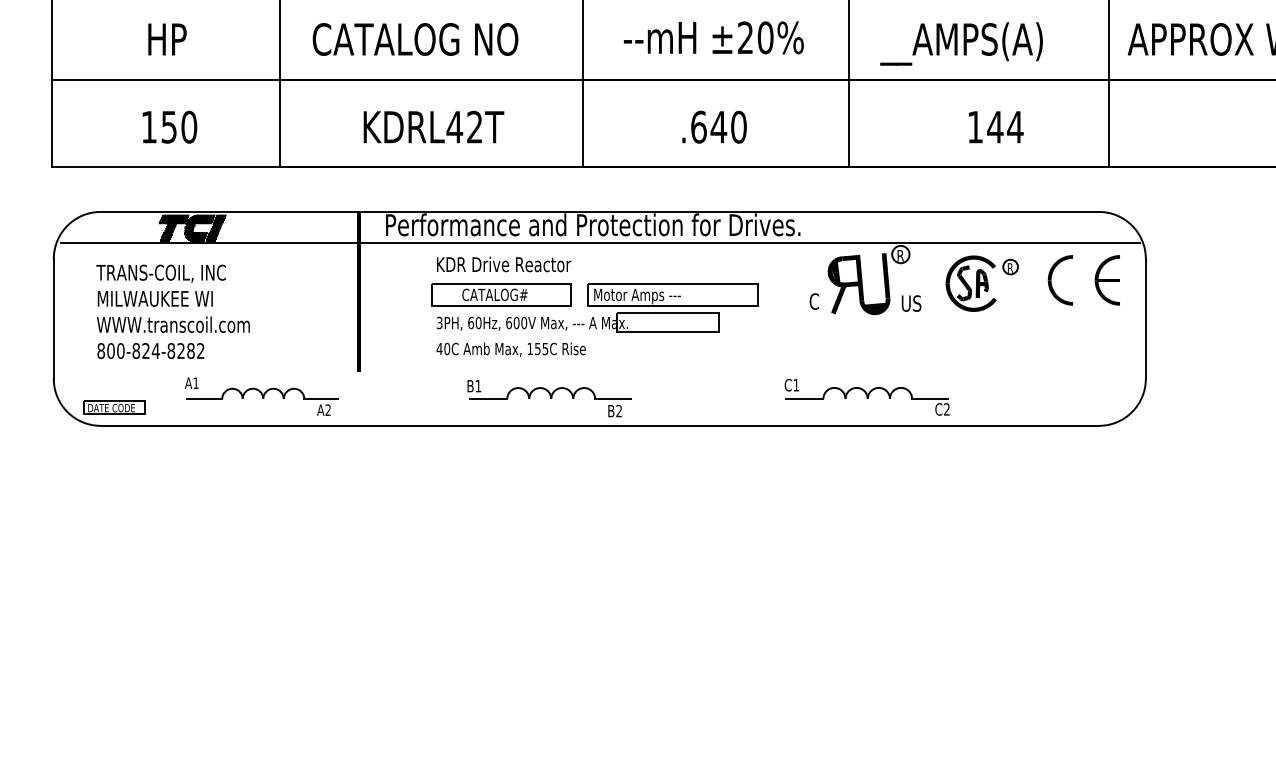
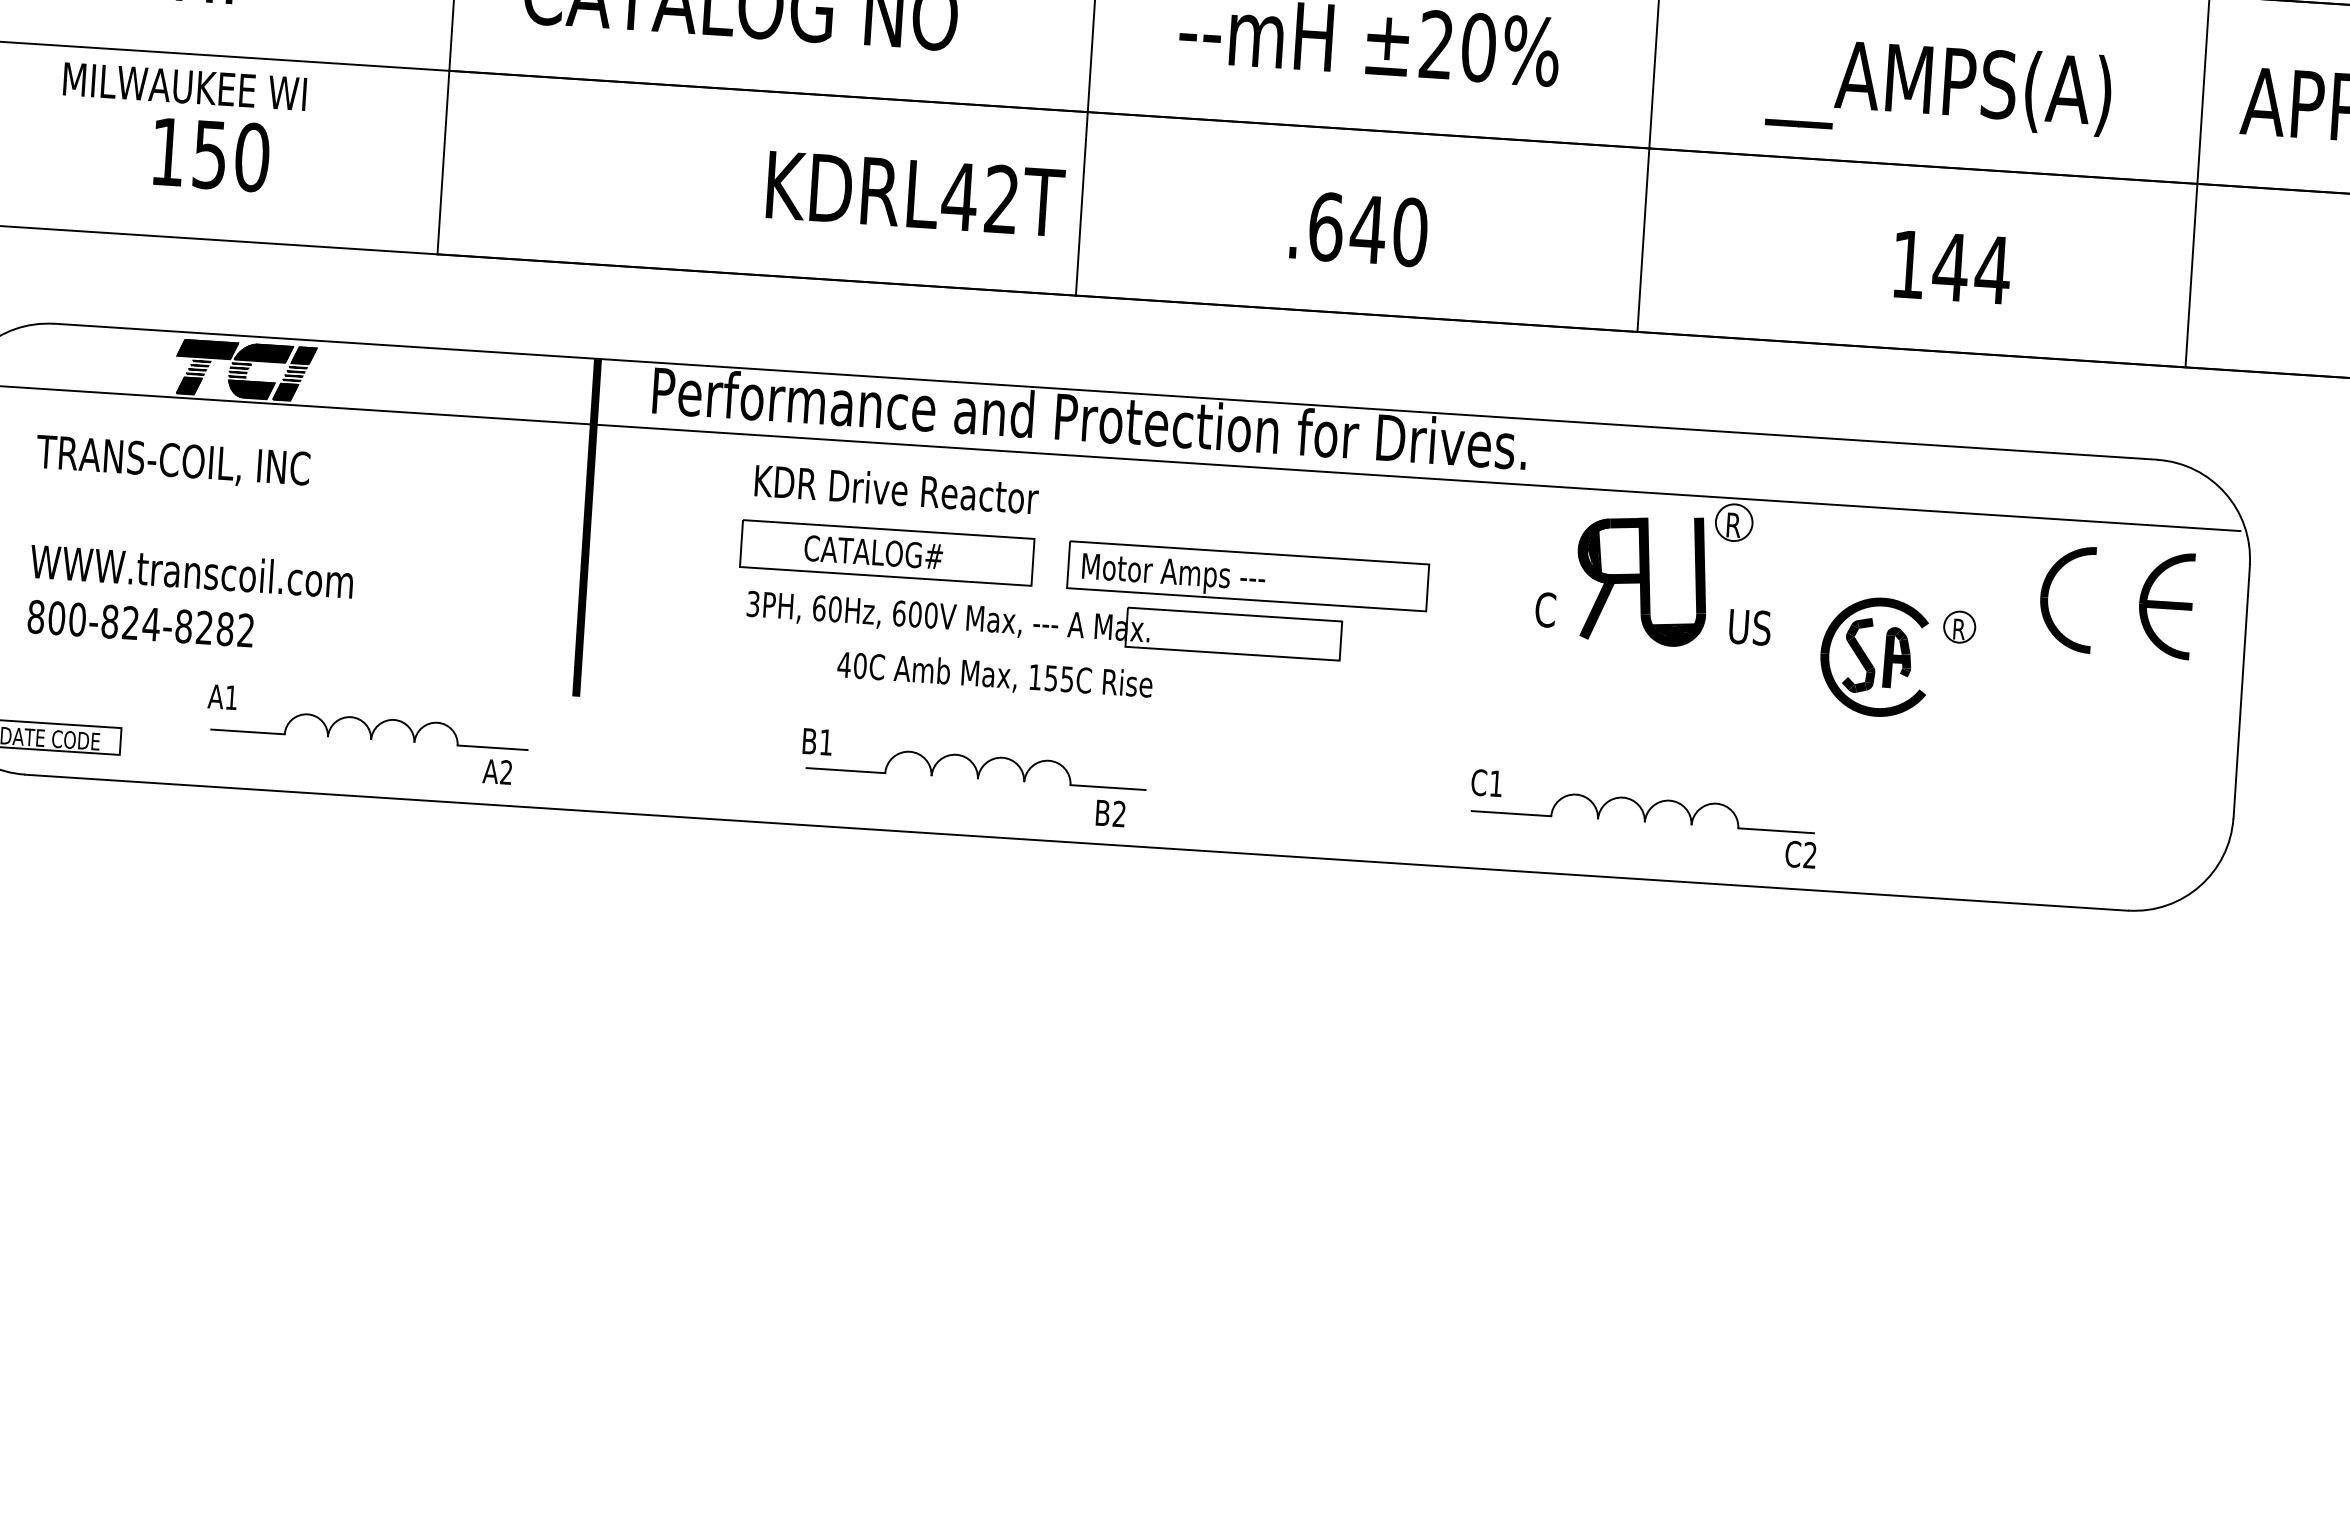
text: (961, 43) -> (1939, 89), moved
text: (433, 126) -> (914, 192), moved
part: (981, 283) -> (1896, 657), moved
text: (154, 298) -> (183, 85), moved
text: (510, 349) -> (993, 675), moved

